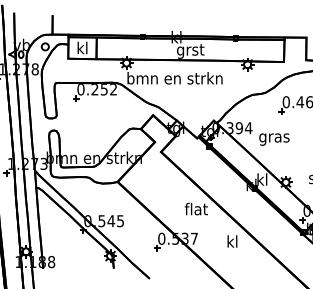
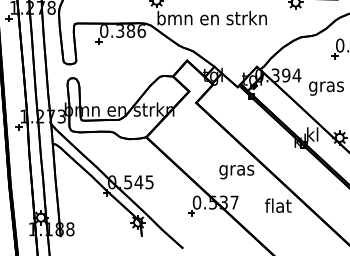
text: (104, 89) -> (131, 31), 0.252 -> 0.386
text: (196, 210) -> (236, 170), flat -> gras
text: (232, 241) -> (278, 205), kl -> flat

